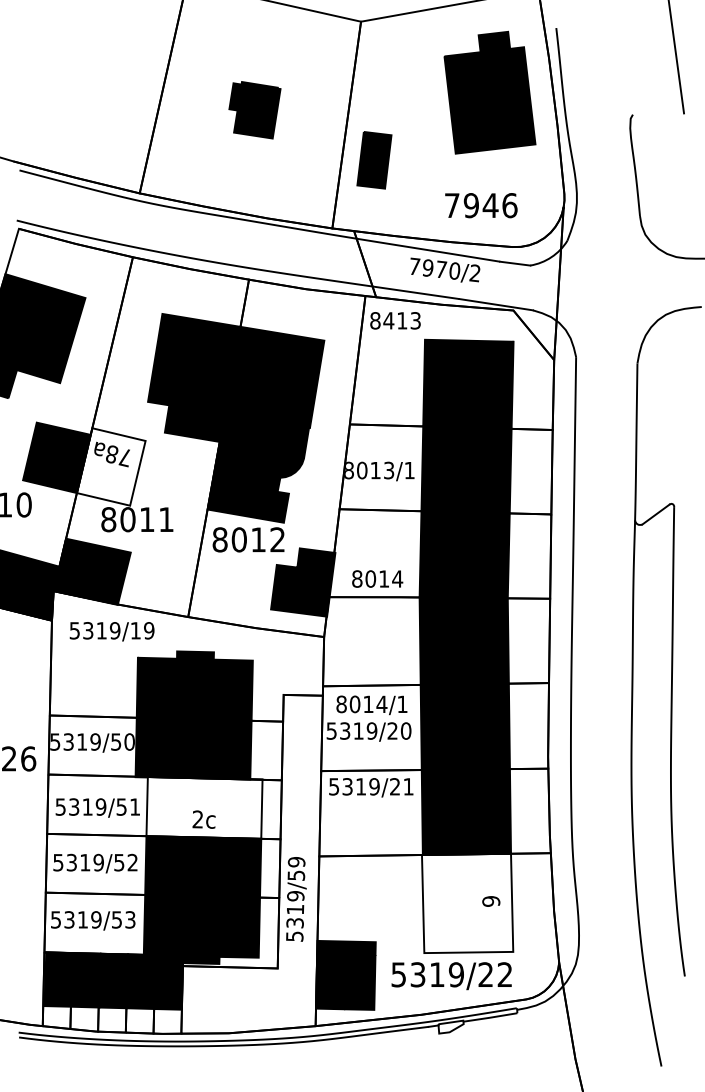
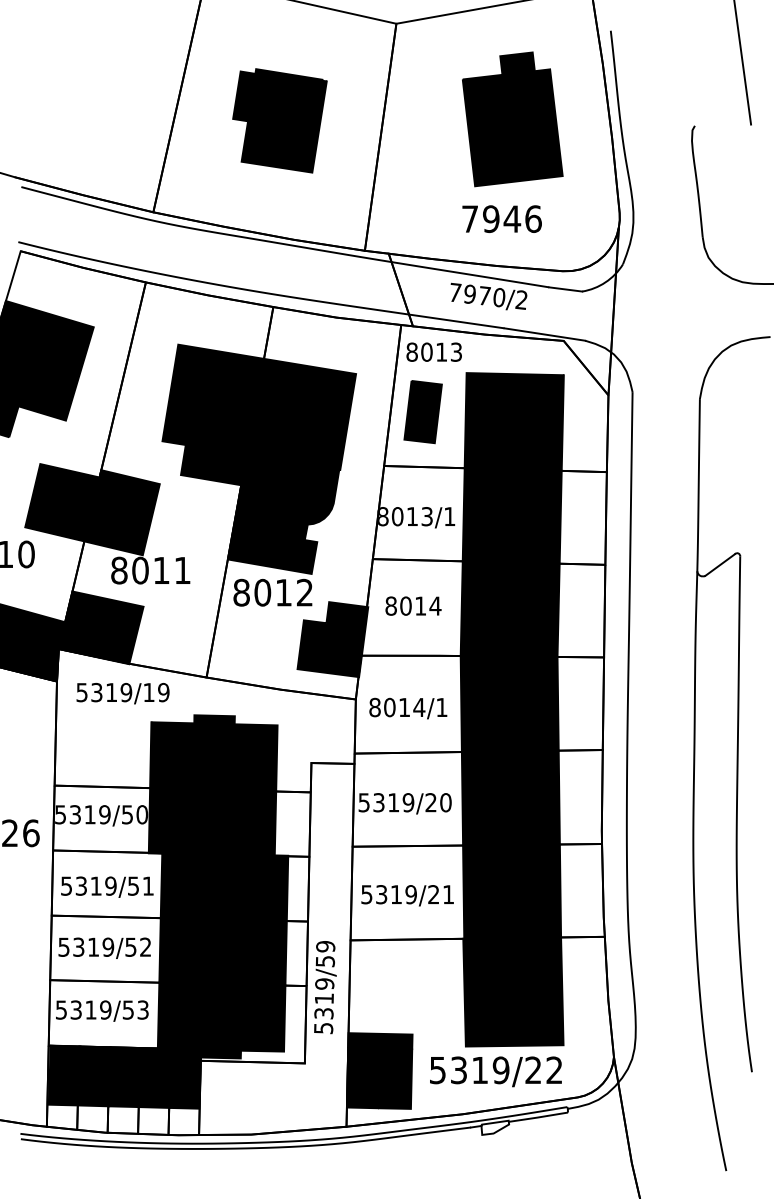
part: (489, 92) -> (512, 119), moved
part: (254, 110) -> (279, 121), size x1.67
part: (374, 160) -> (423, 412), moved
text: (481, 205) -> (502, 219), moved
text: (388, 320) -> (426, 351), 8413 -> 8013
fill: (110, 466) -> (121, 512), added
text: (377, 578) -> (413, 605), moved
text: (371, 705) -> (407, 708), moved
text: (371, 787) -> (407, 895), moved
fill: (204, 807) -> (224, 886), added
fill: (467, 903) -> (513, 992), added

